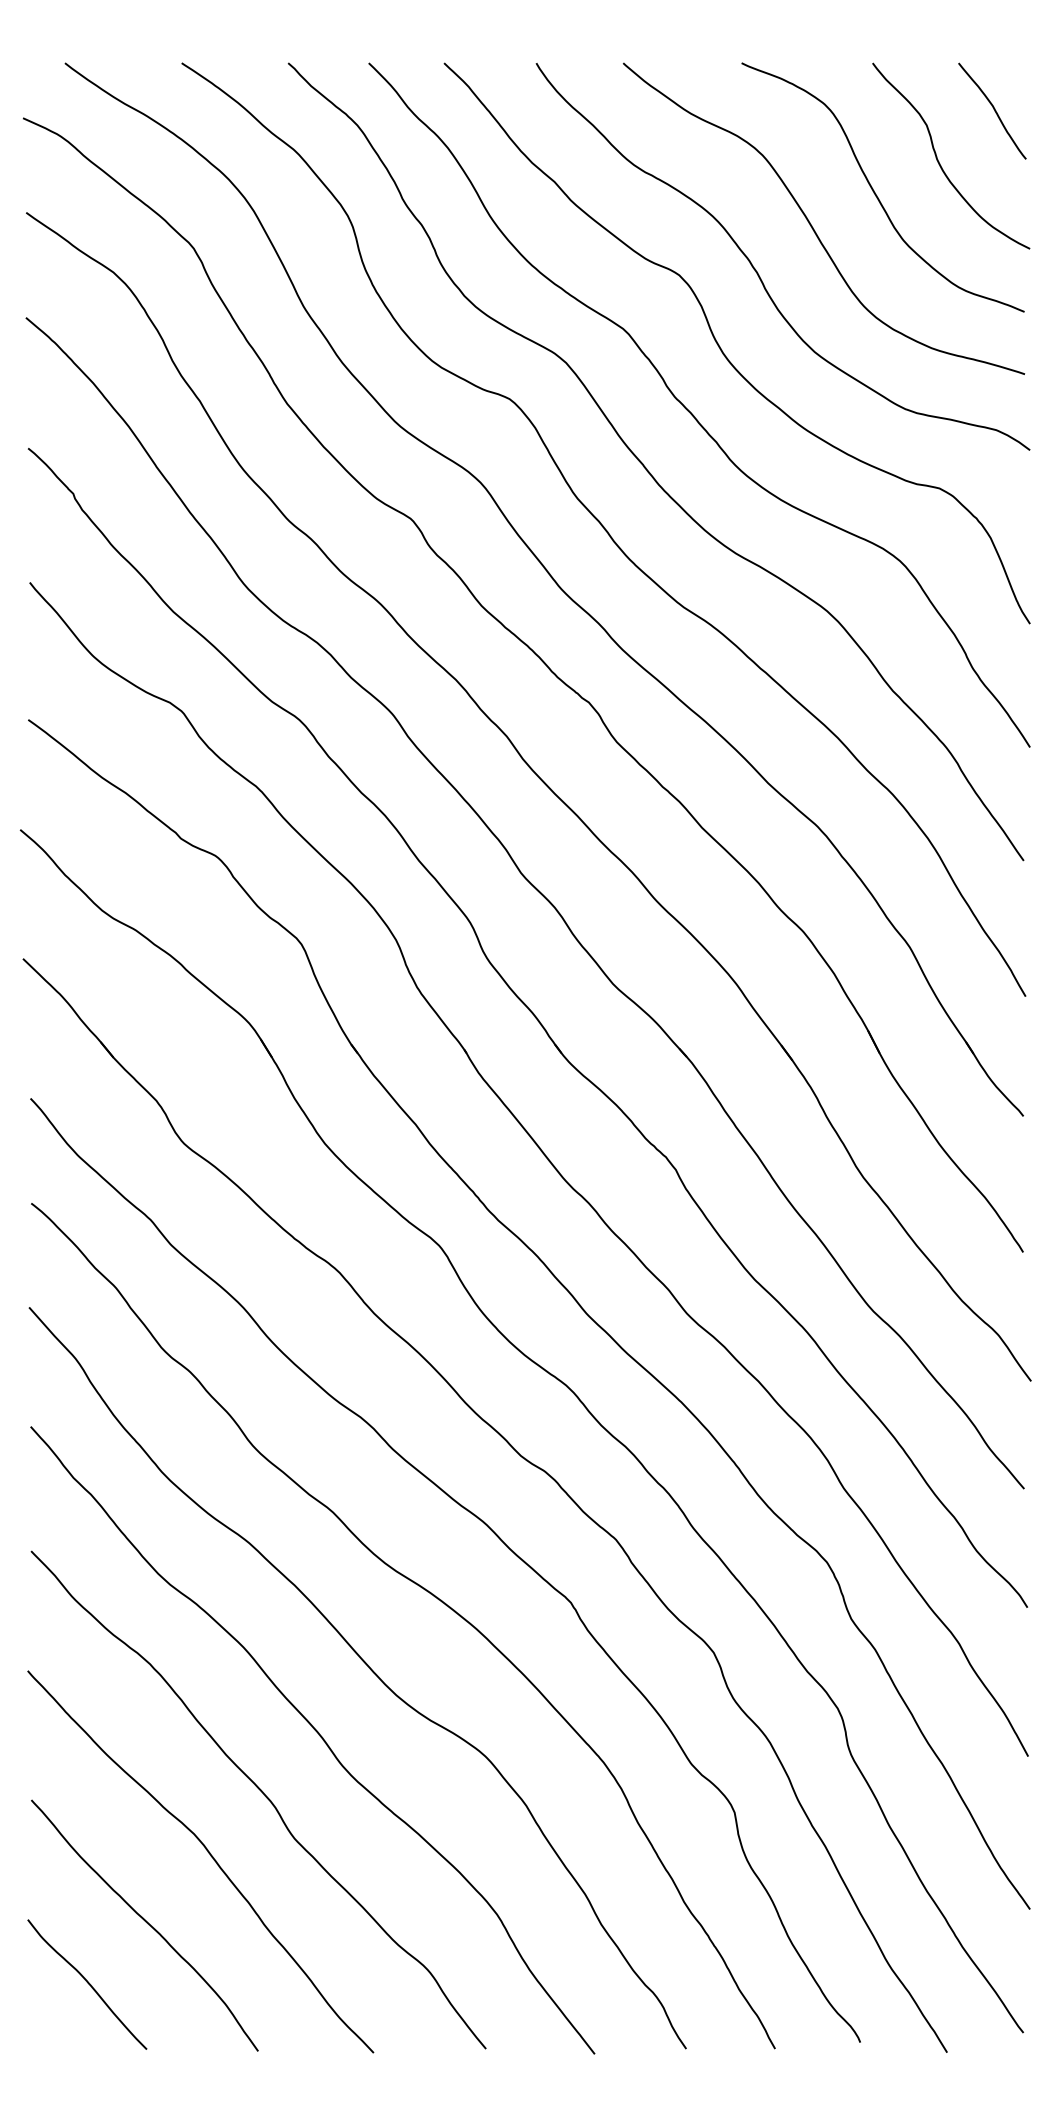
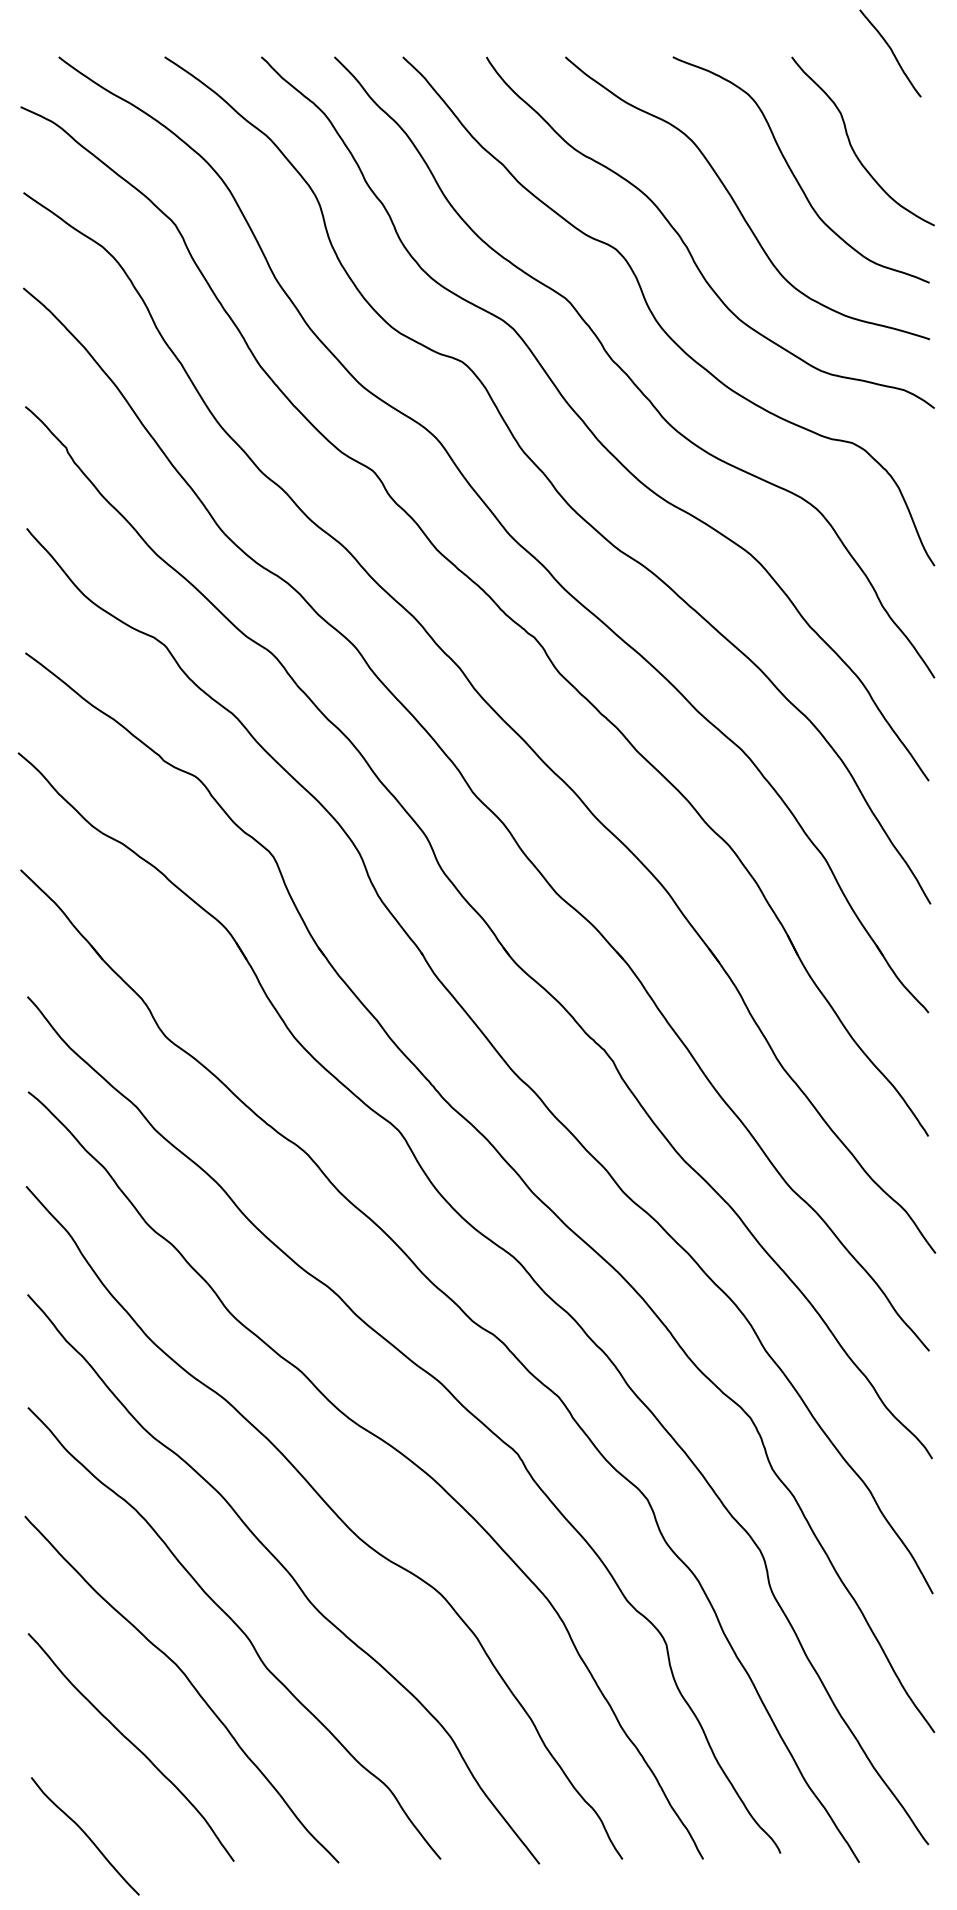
curve: (993, 109) -> (891, 51), moved
curve: (87, 1983) -> (85, 1835), moved

